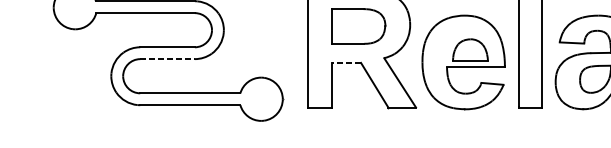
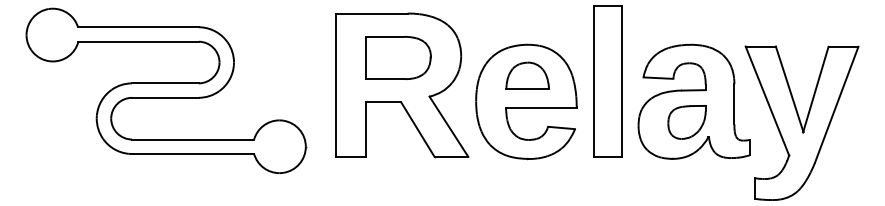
part: (470, 49) -> (527, 75), moved
line: (167, 58) -> (165, 97), dashed -> solid
line: (346, 62) -> (383, 102), dashed -> solid

